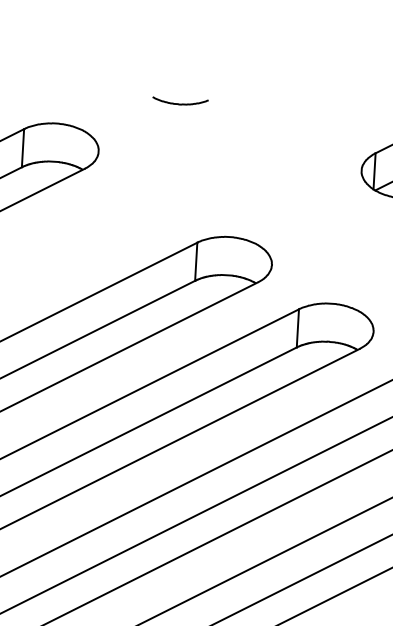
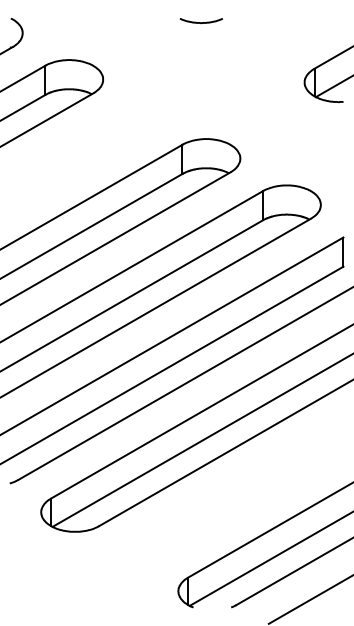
curve: (179, 103) -> (200, 22), moved

